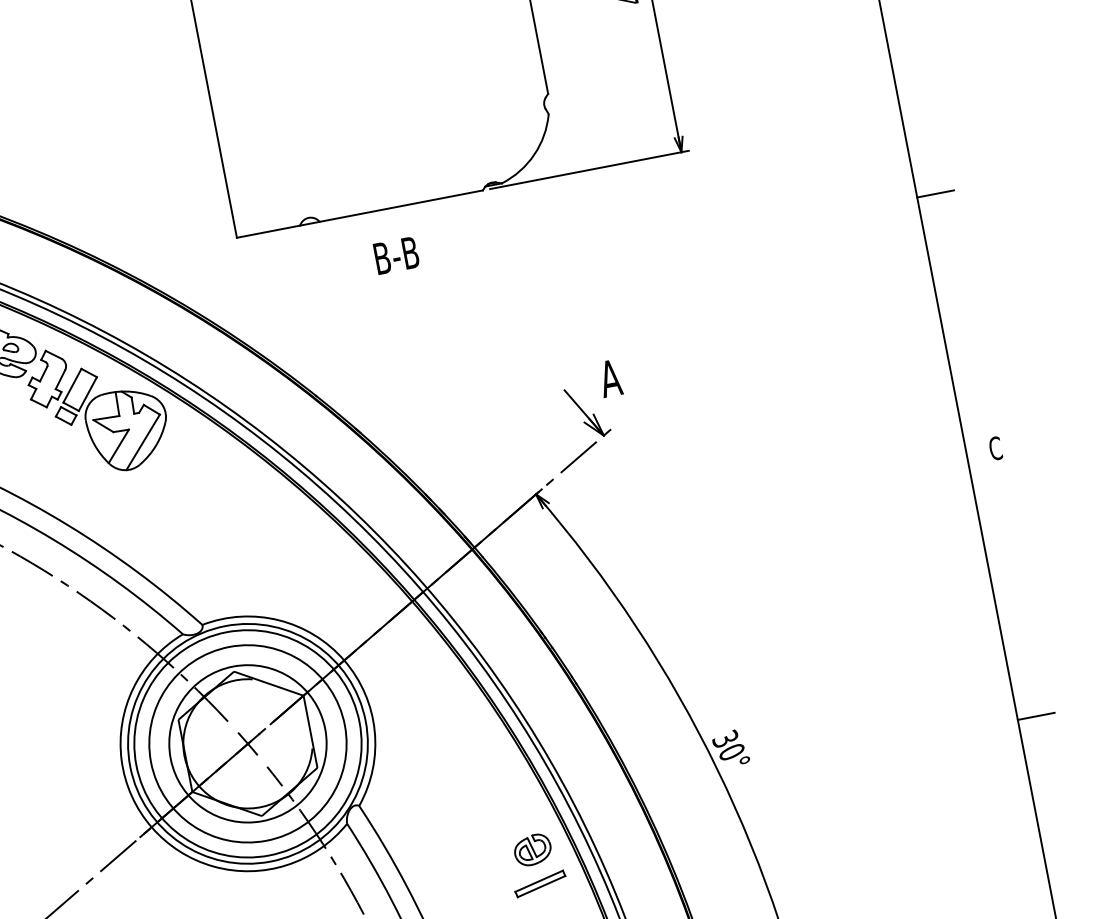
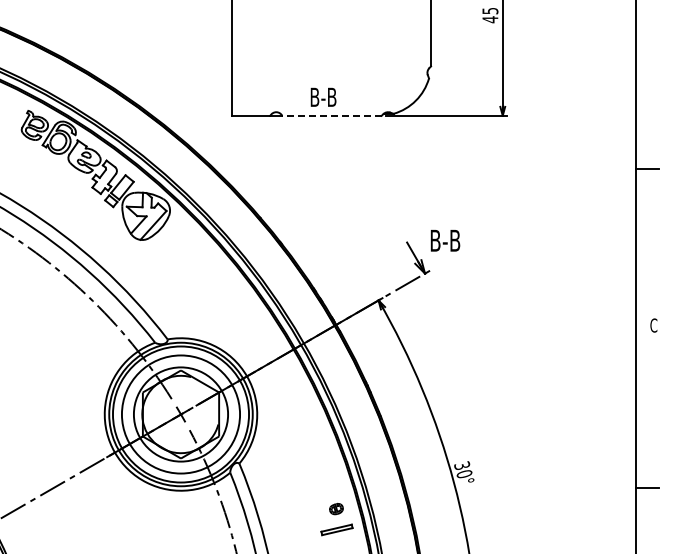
line: (400, 205) -> (331, 115), solid -> dashed
text: (396, 254) -> (323, 96), moved
text: (625, 375) -> (444, 240), A -> B-B
part: (532, 848) -> (336, 508), size x0.6

